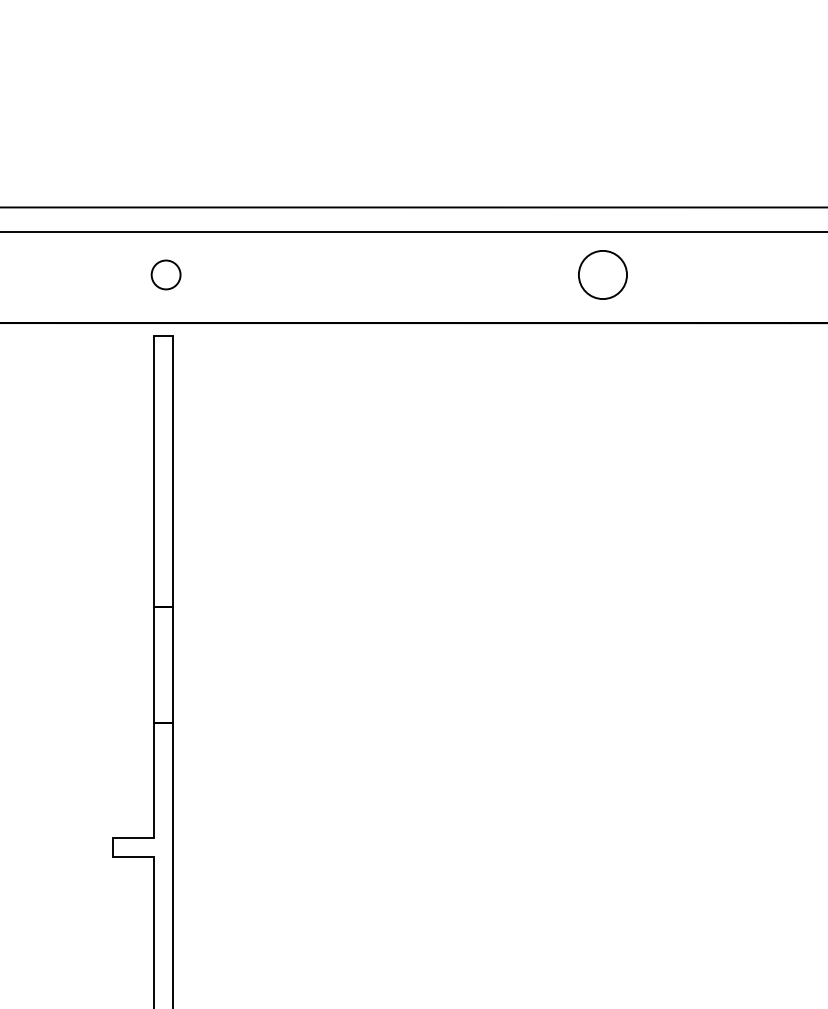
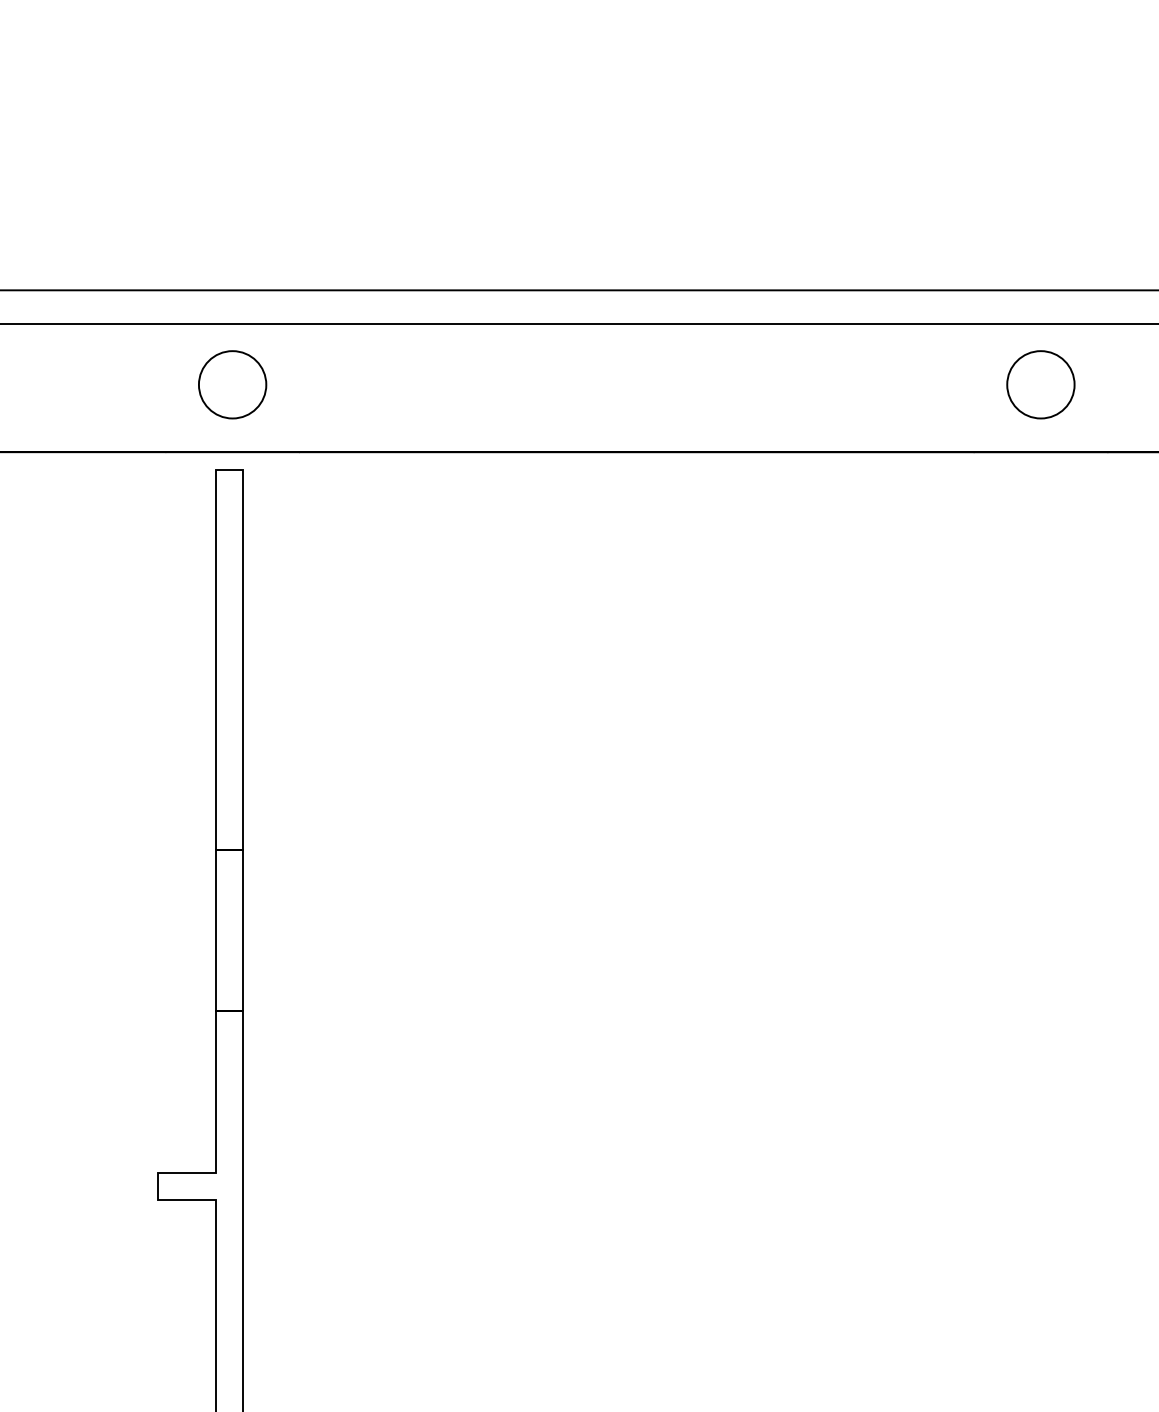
circle: (166, 274) -> (232, 384), size x1.67
circle: (602, 274) -> (1040, 384), moved

